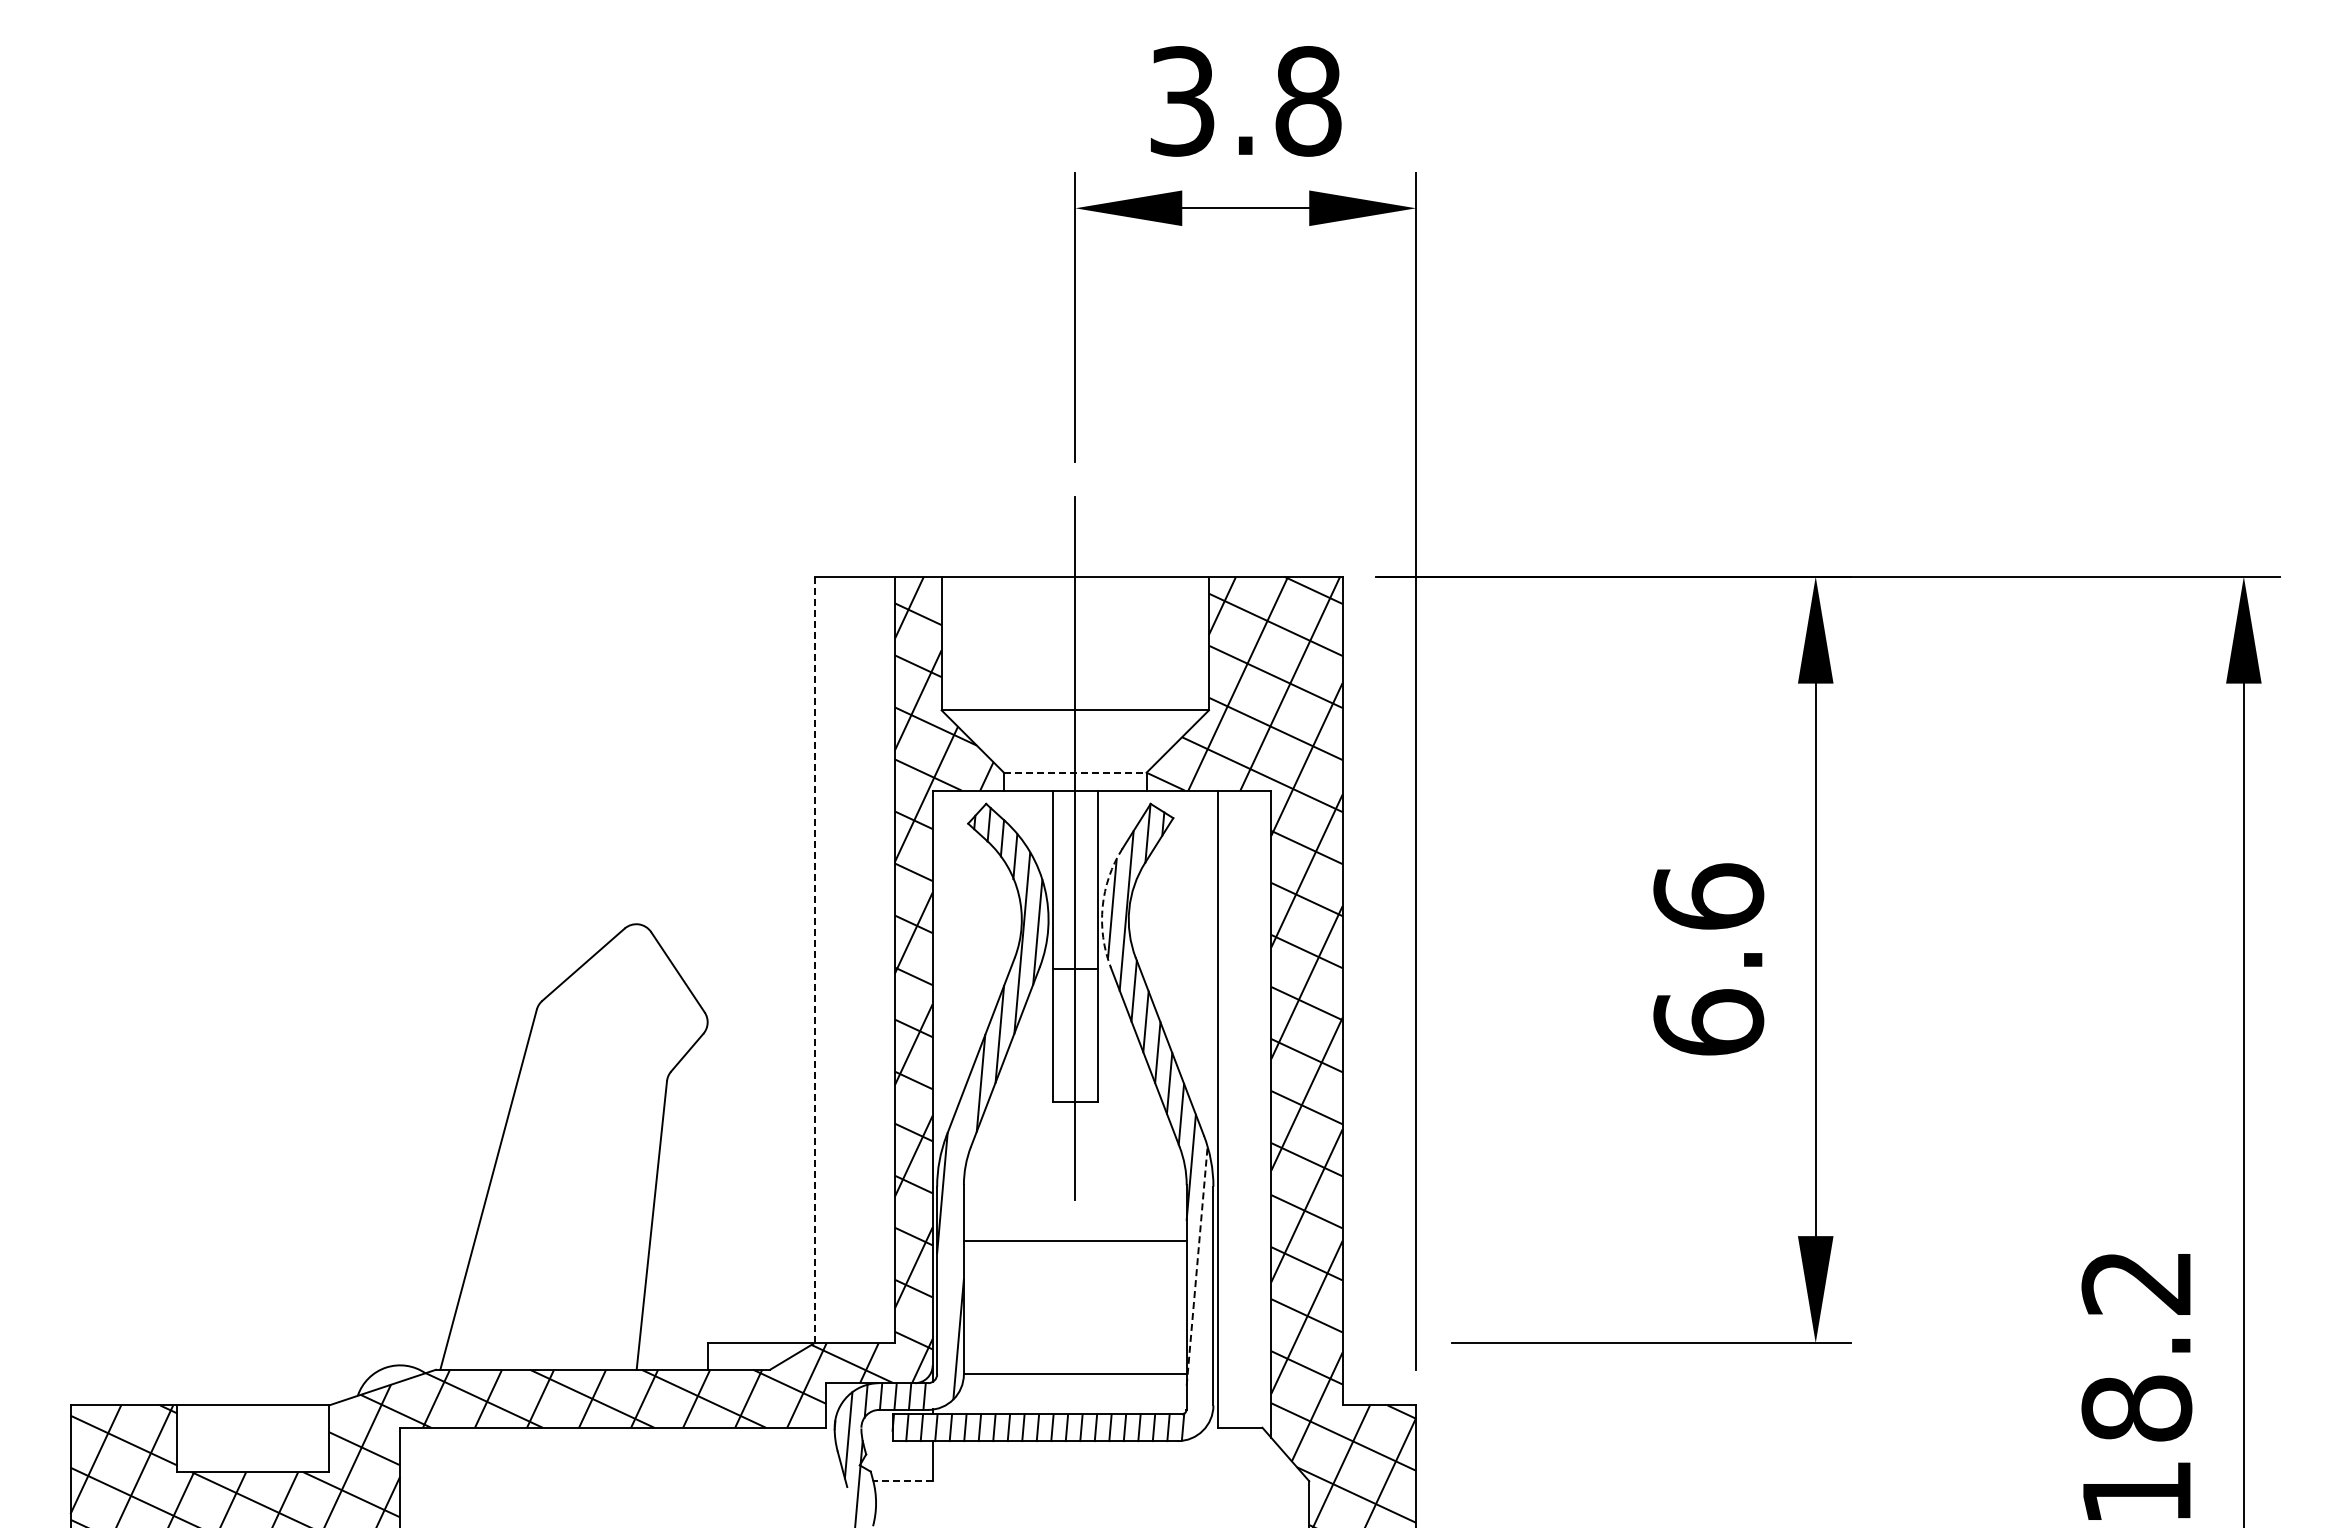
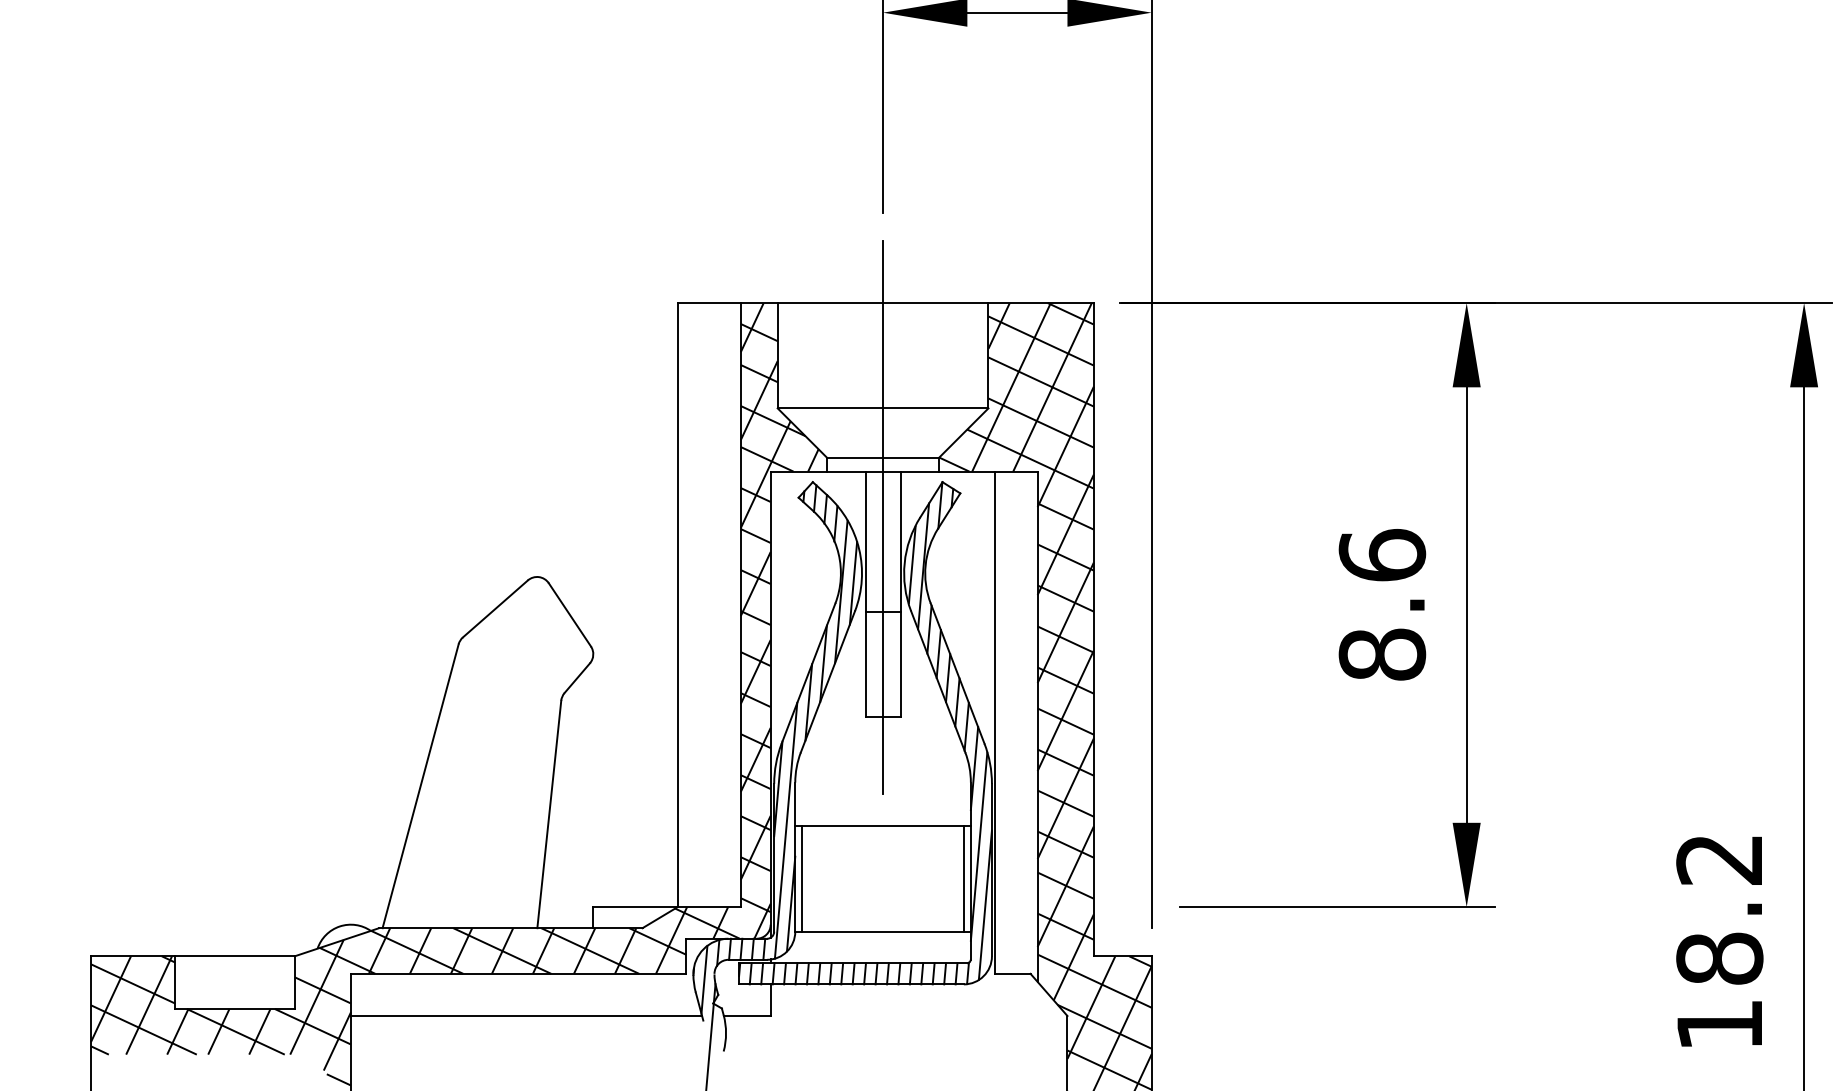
line: (1075, 772) -> (883, 457), dashed -> solid
arc: (1102, 906) -> (904, 563), dashed -> solid
line: (814, 960) -> (677, 605), dashed -> solid
text: (1708, 1022) -> (1382, 654), 6.6 -> 8.6
line: (952, 1245) -> (786, 830), added
line: (1197, 1266) -> (979, 846), dashed -> solid
line: (972, 1307) -> (802, 879), added
line: (1177, 1307) -> (963, 879), added
line: (1204, 1340) -> (984, 905), added
line: (622, 1481) -> (526, 1016), added
line: (902, 1481) -> (746, 1016), dashed -> solid

